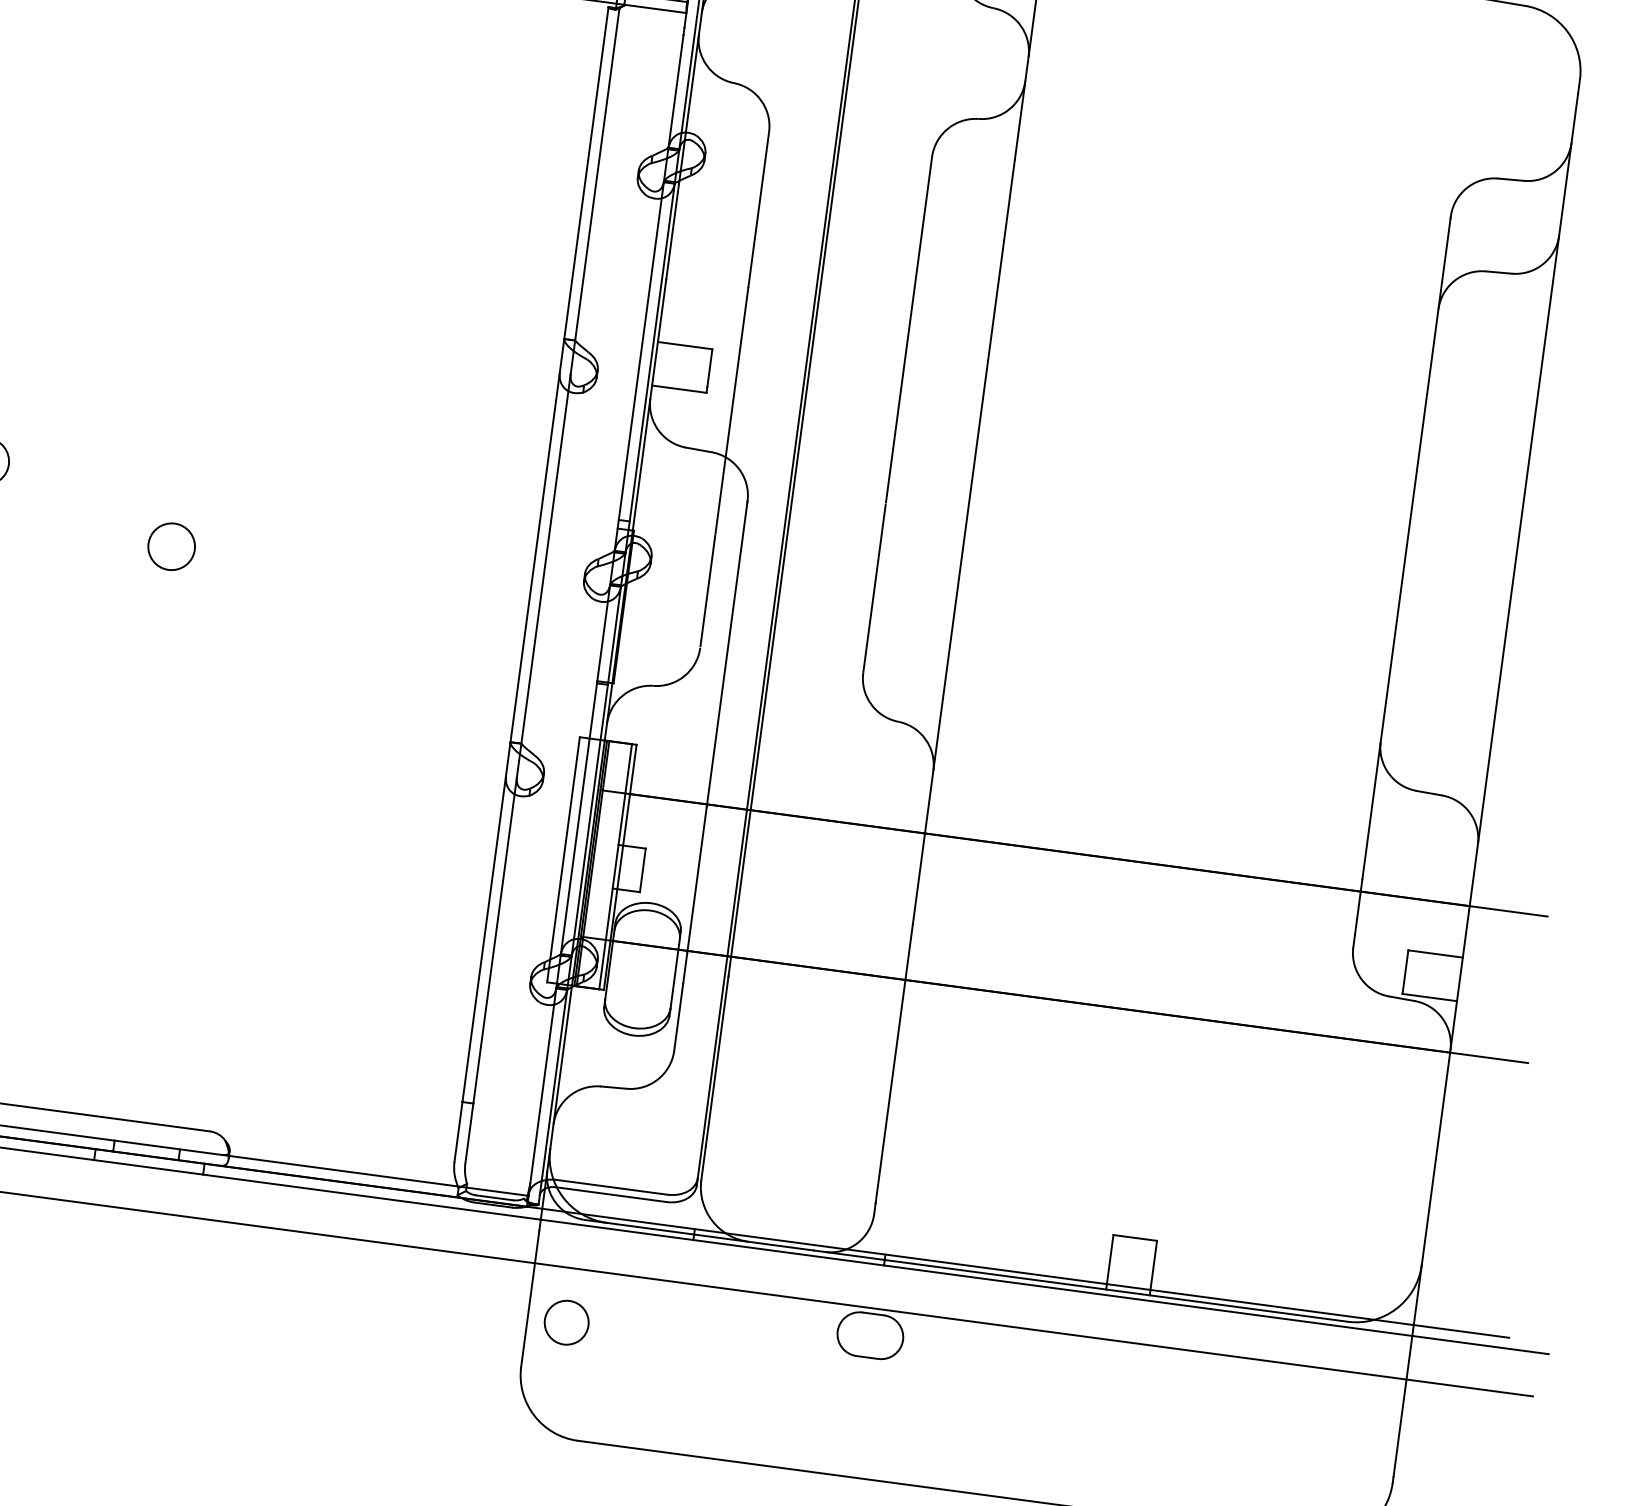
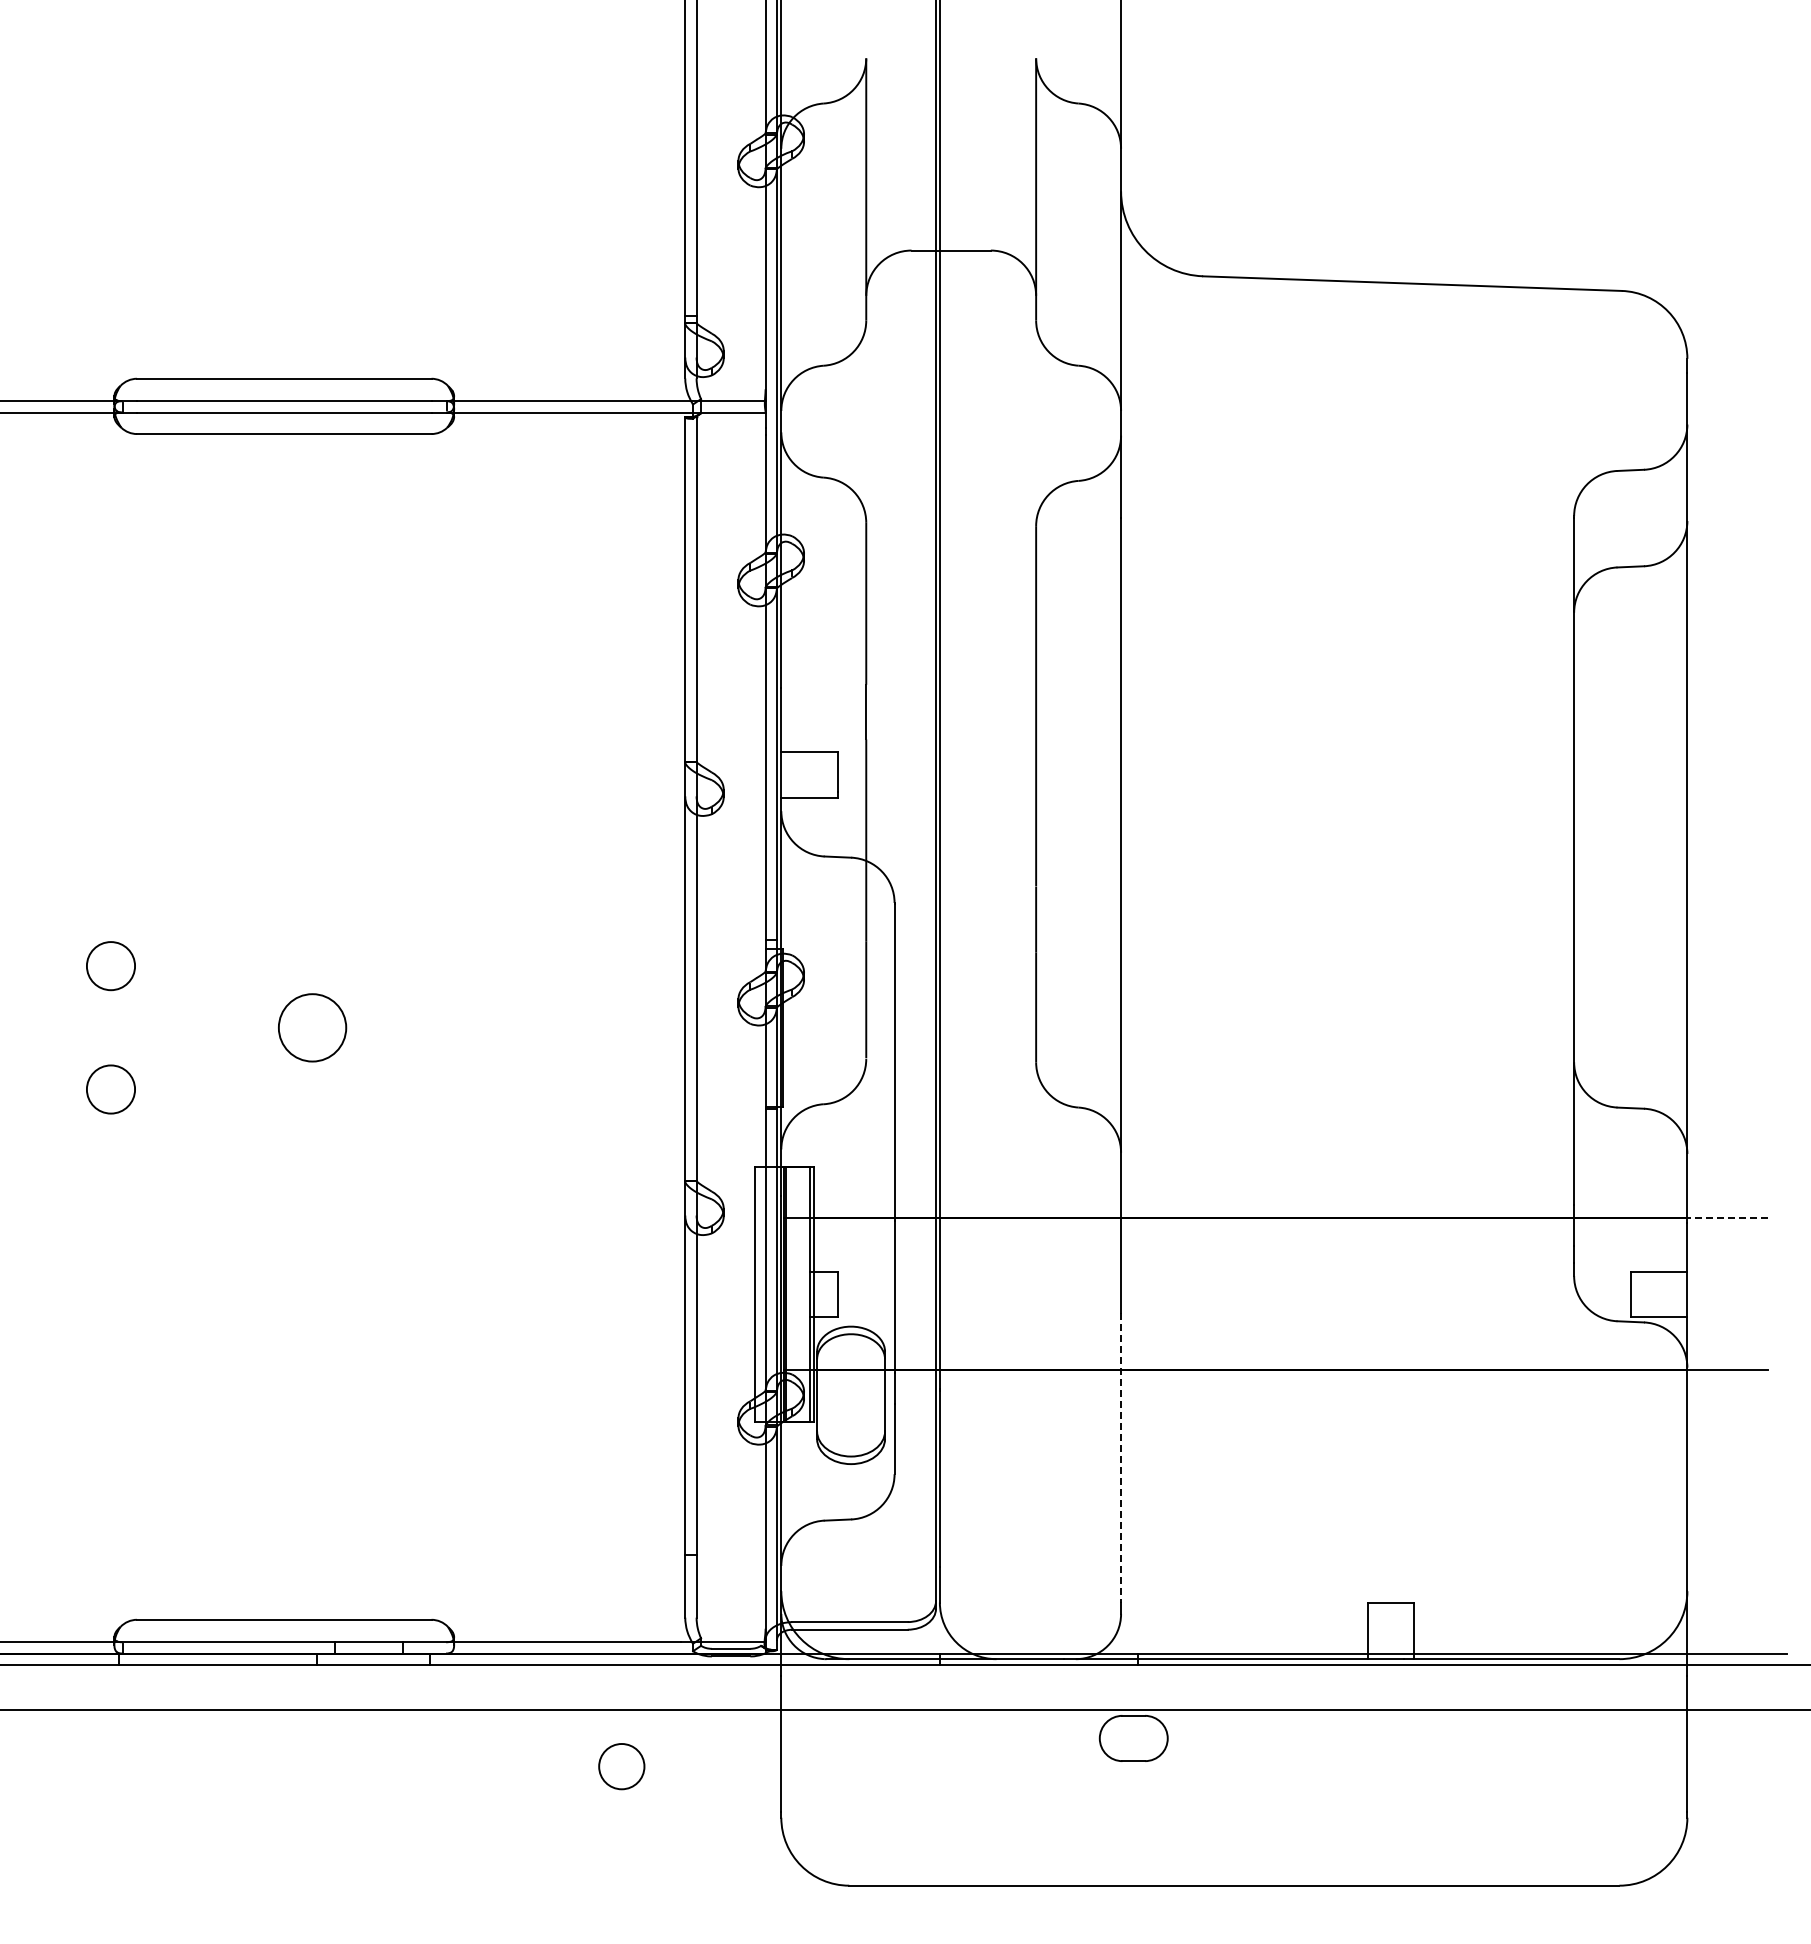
circle: (171, 546) -> (312, 1027), size x1.4
line: (1508, 911) -> (1727, 1218), solid -> dashed
line: (894, 1063) -> (1121, 1457), solid -> dashed
circle: (566, 1322) -> (621, 1766), moved

